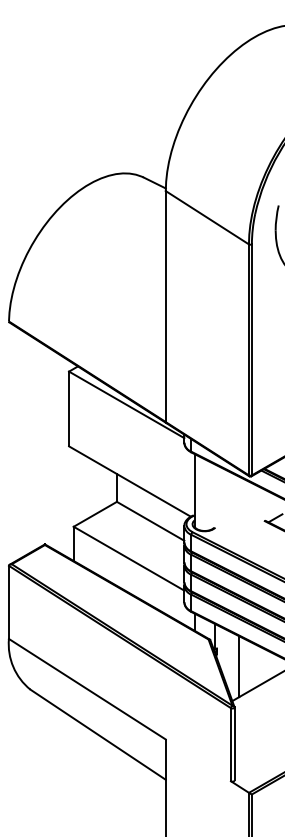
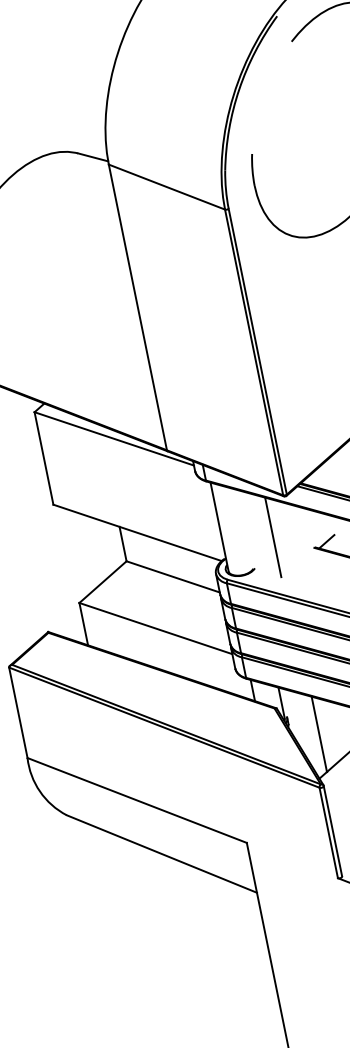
line: (234, 506) -> (273, 537), added

